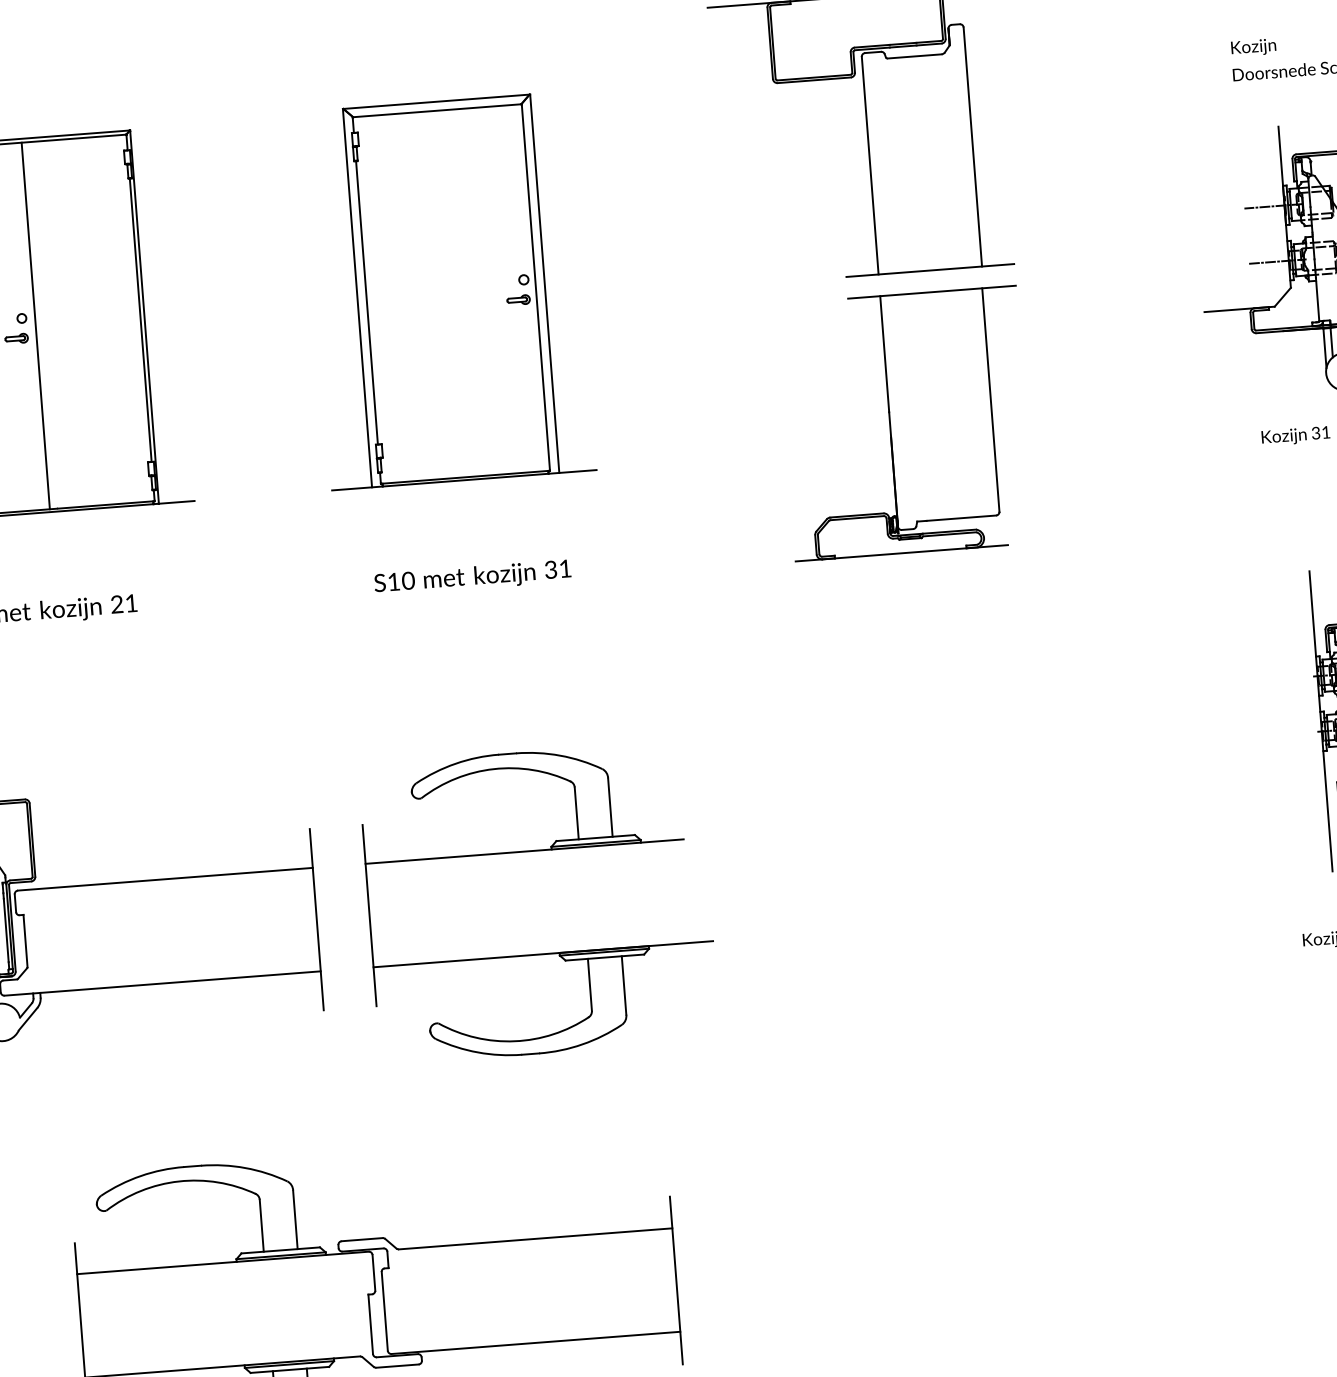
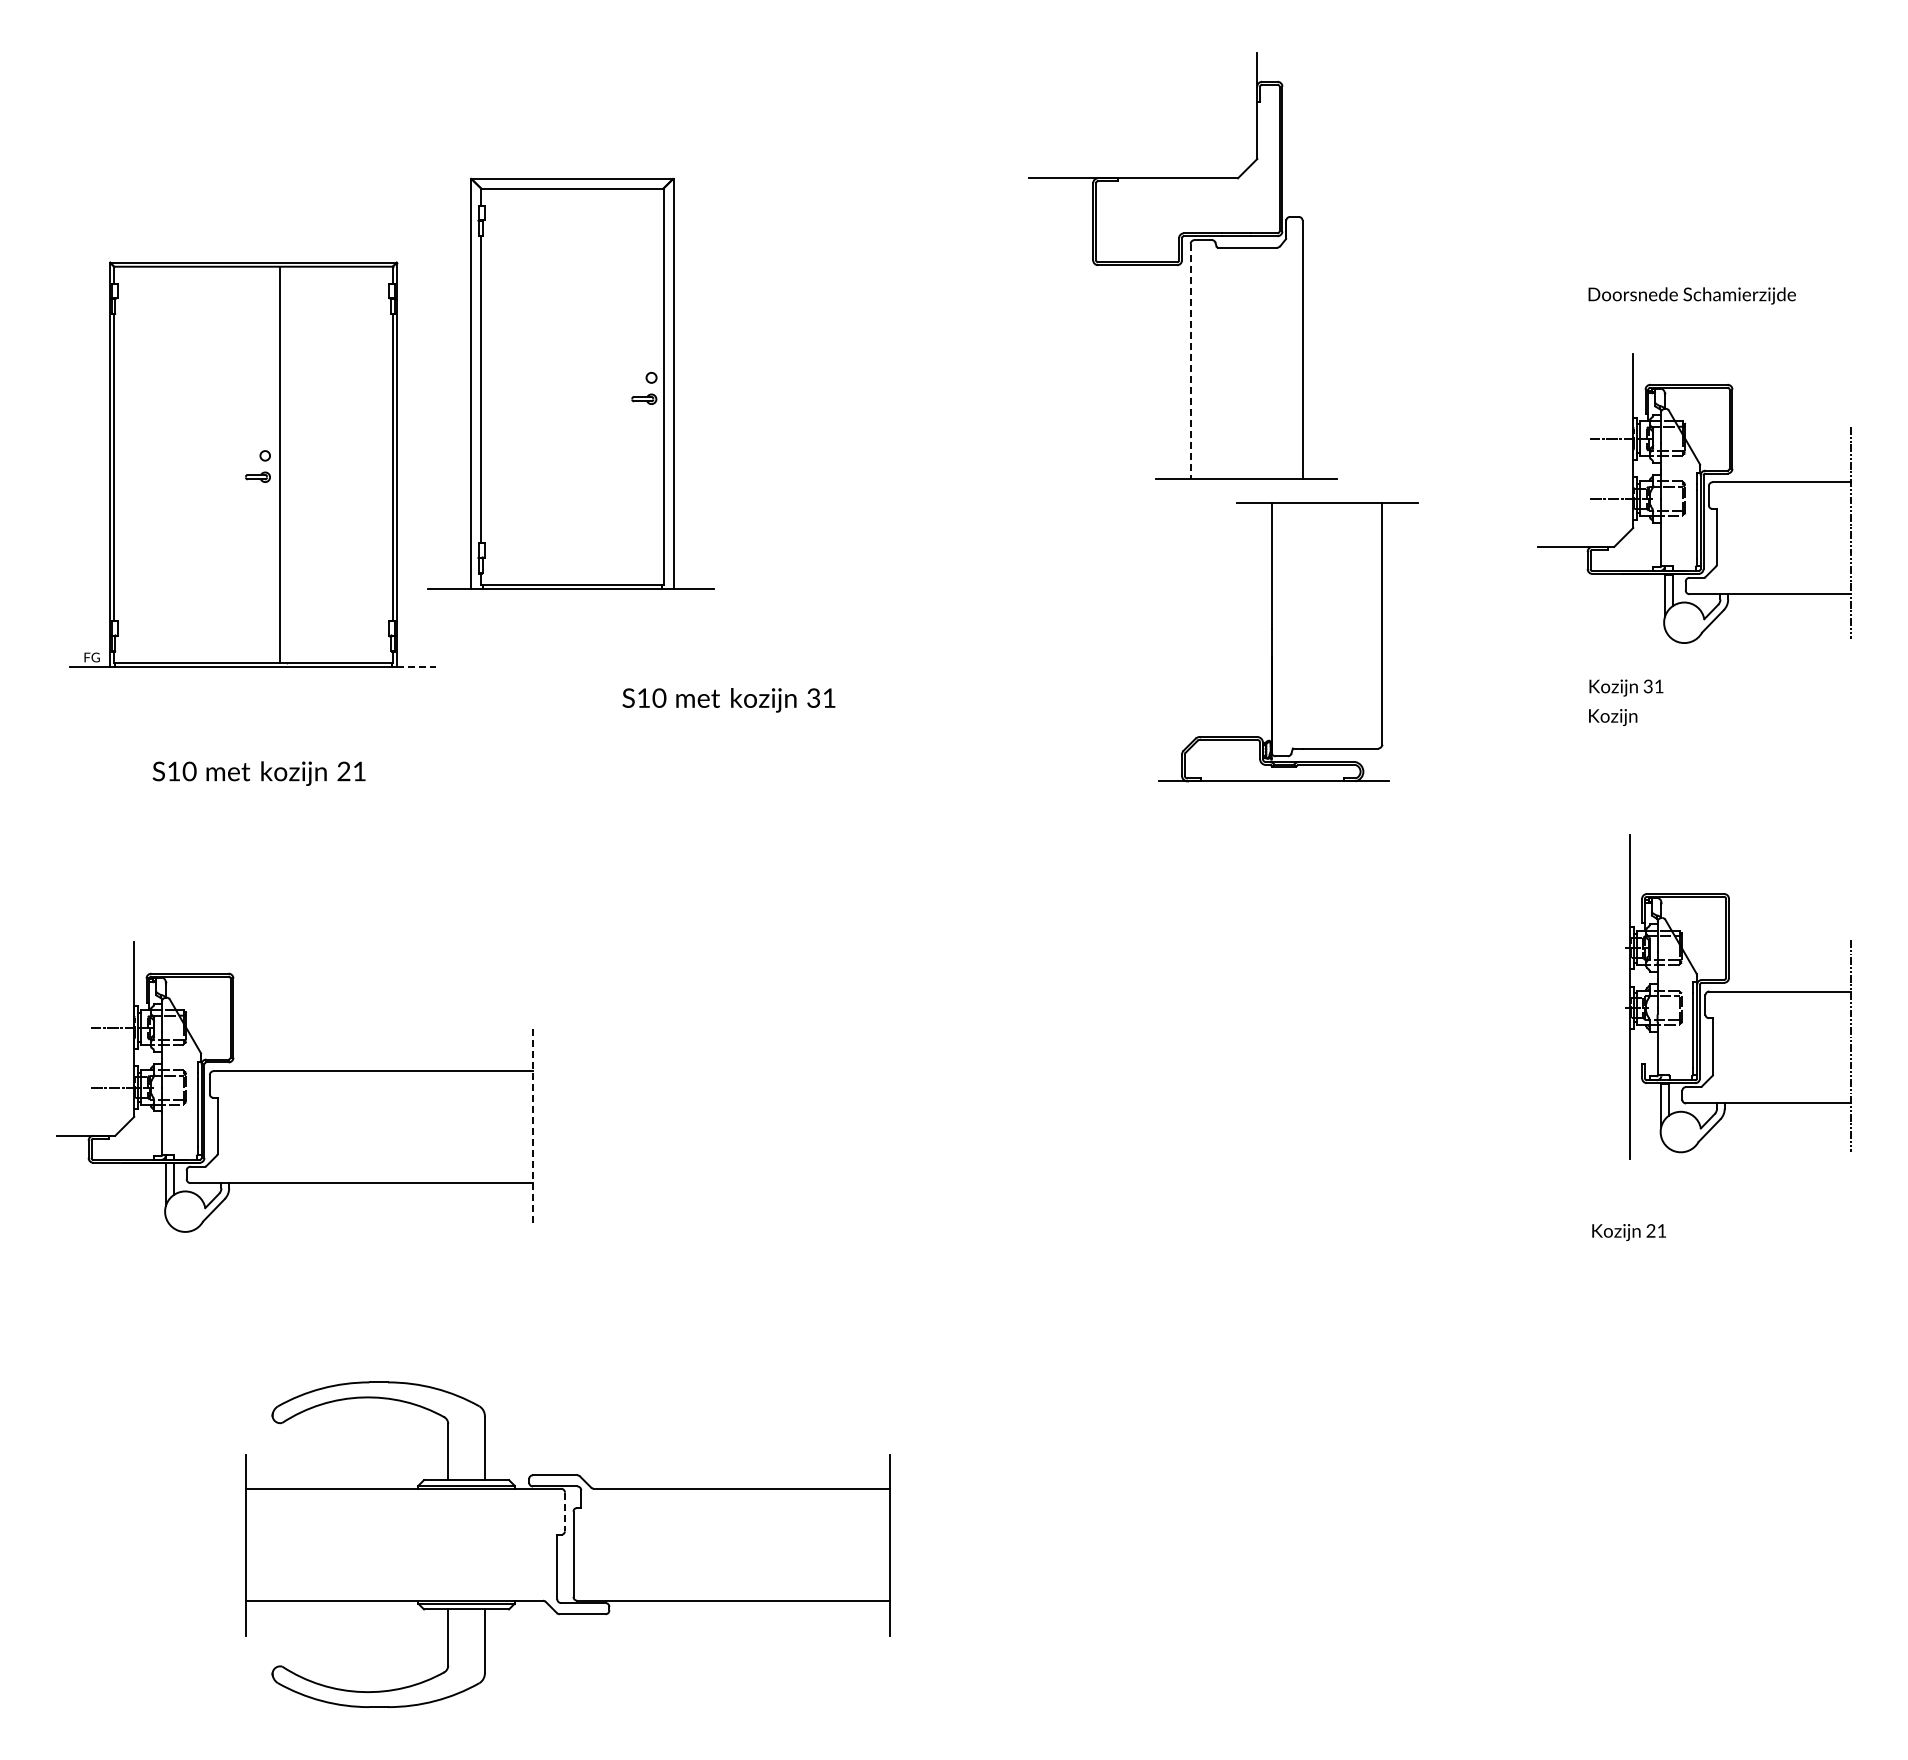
text: (1254, 47) -> (1613, 717), moved
line: (870, 165) -> (1190, 361), solid -> dashed
part: (449, 290) -> (570, 383), moved
part: (905, 423) -> (1288, 642), moved
line: (177, 502) -> (417, 666), solid -> dashed
text: (472, 578) -> (728, 700), moved
part: (535, 851) -> (773, 1071), removed
line: (316, 919) -> (532, 1127), solid -> dashed
line: (374, 1273) -> (565, 1512), solid -> dashed

